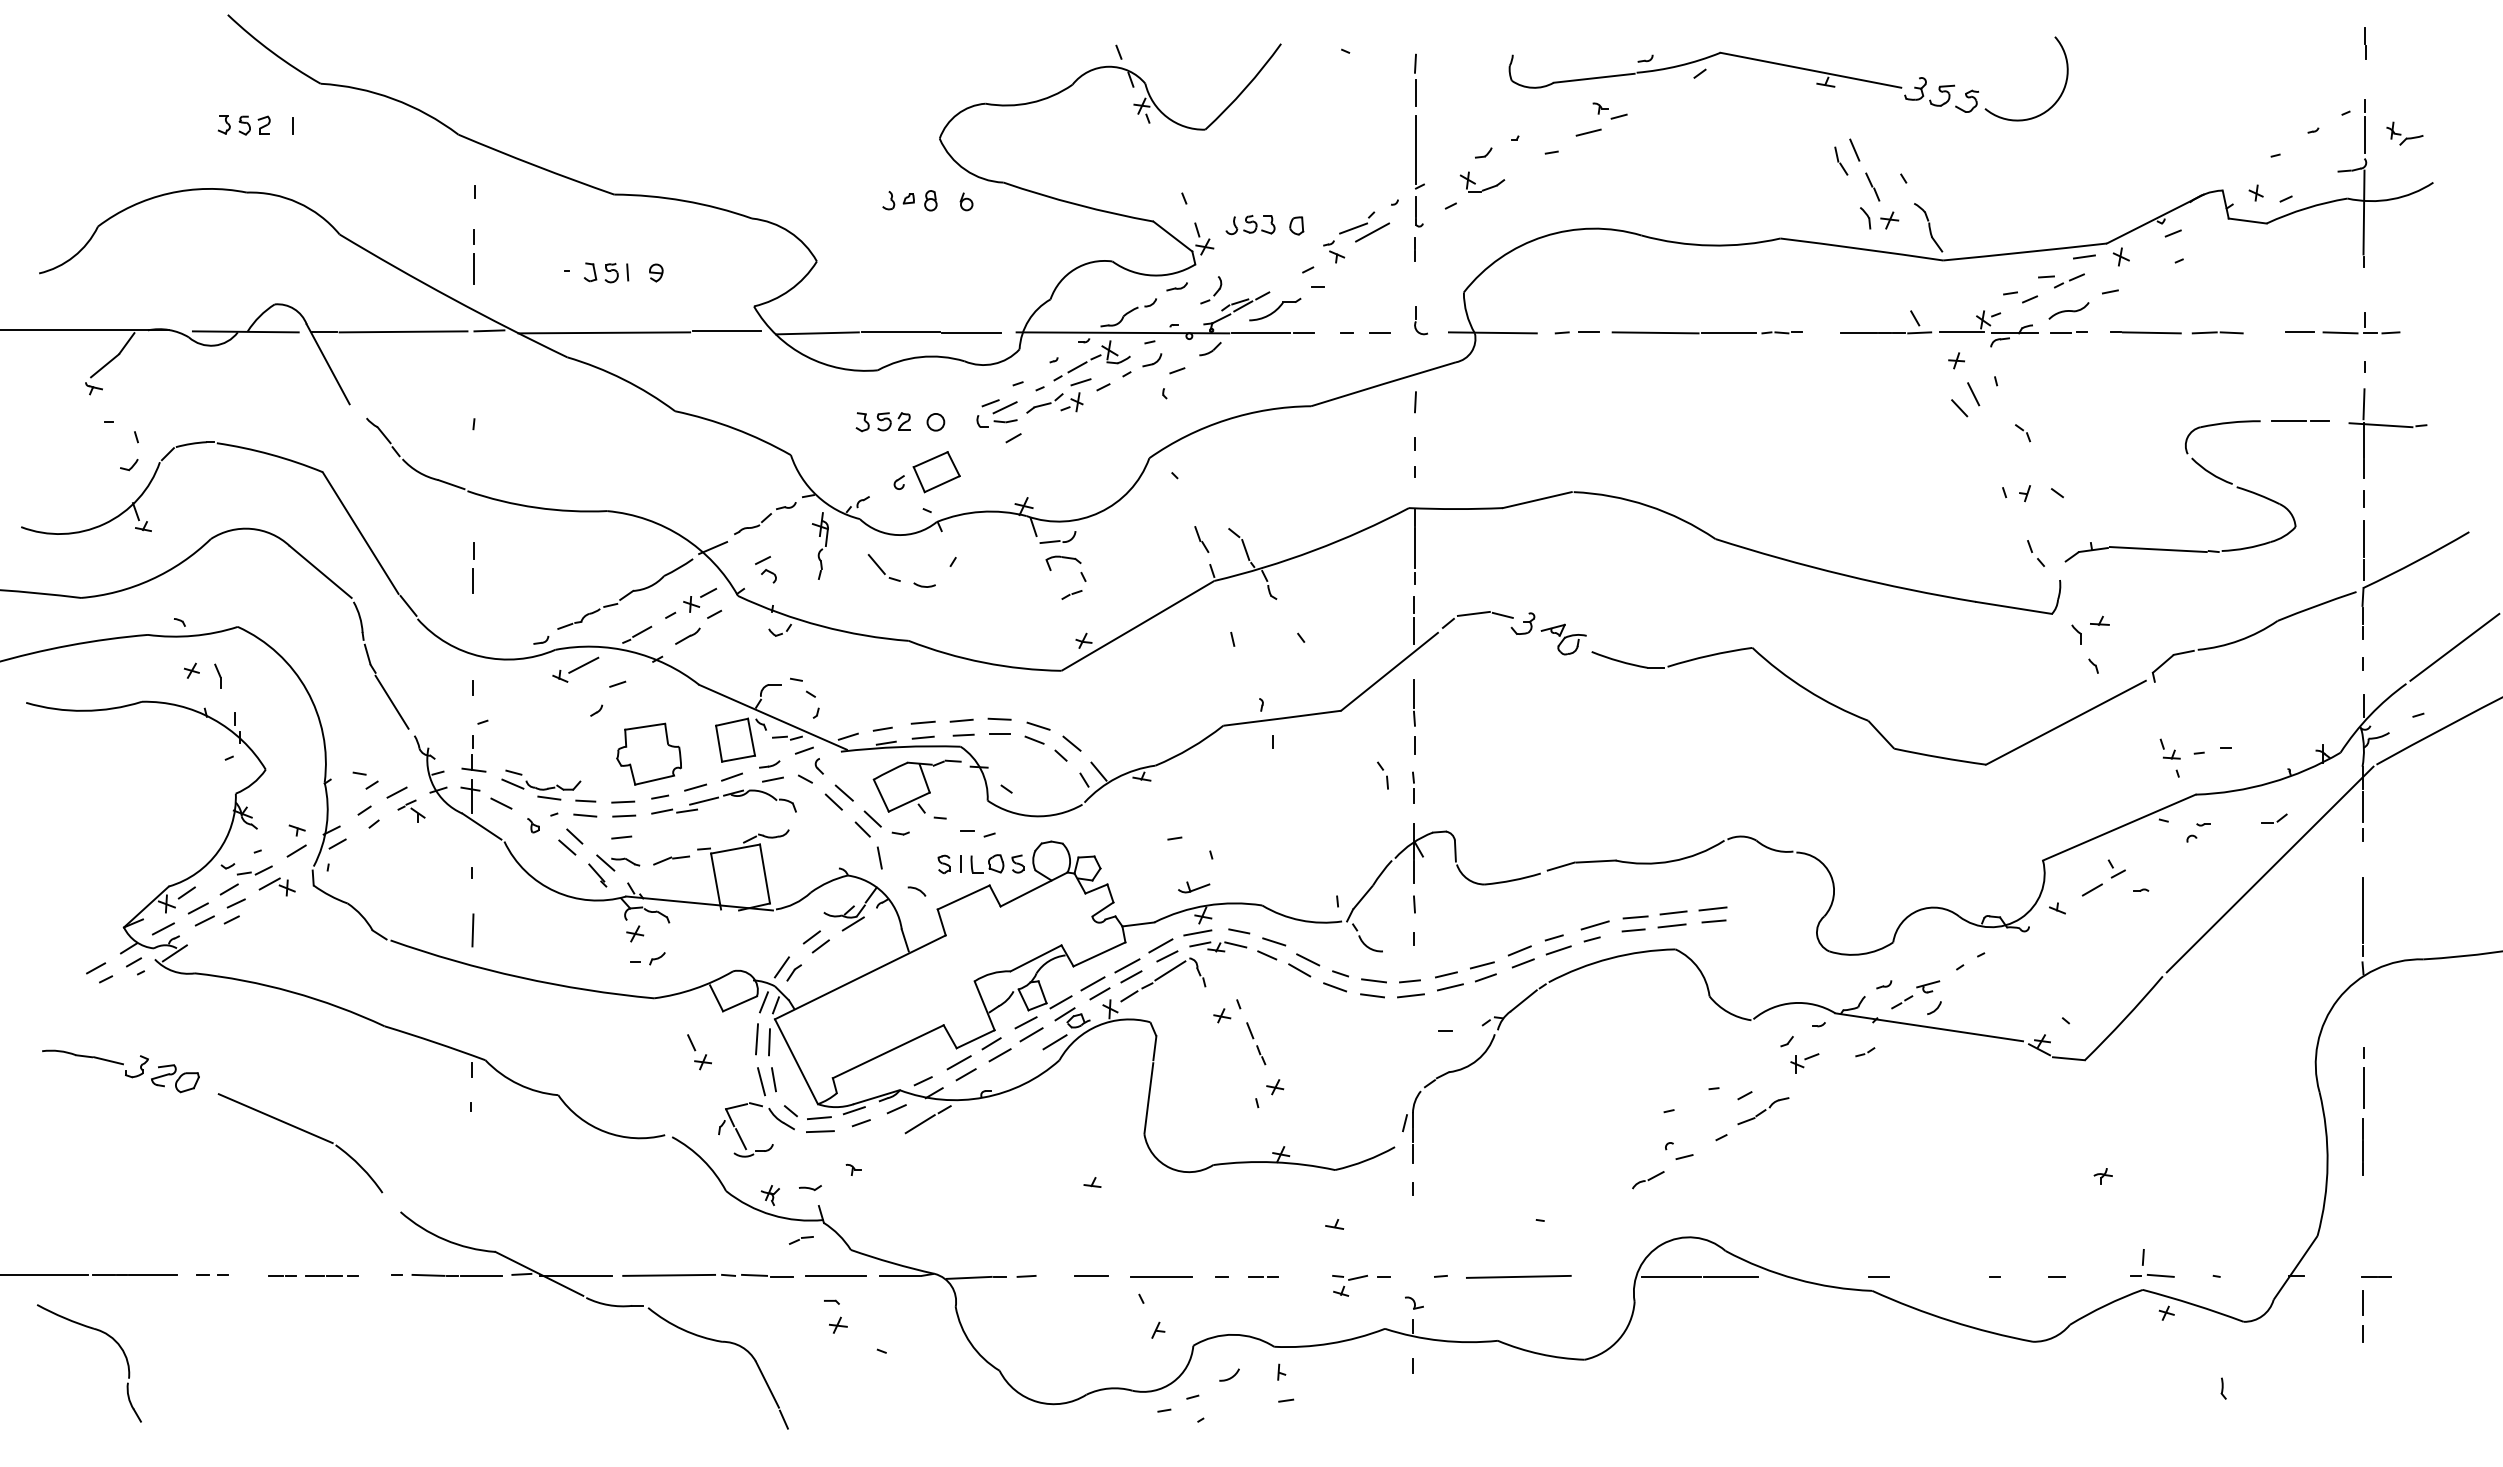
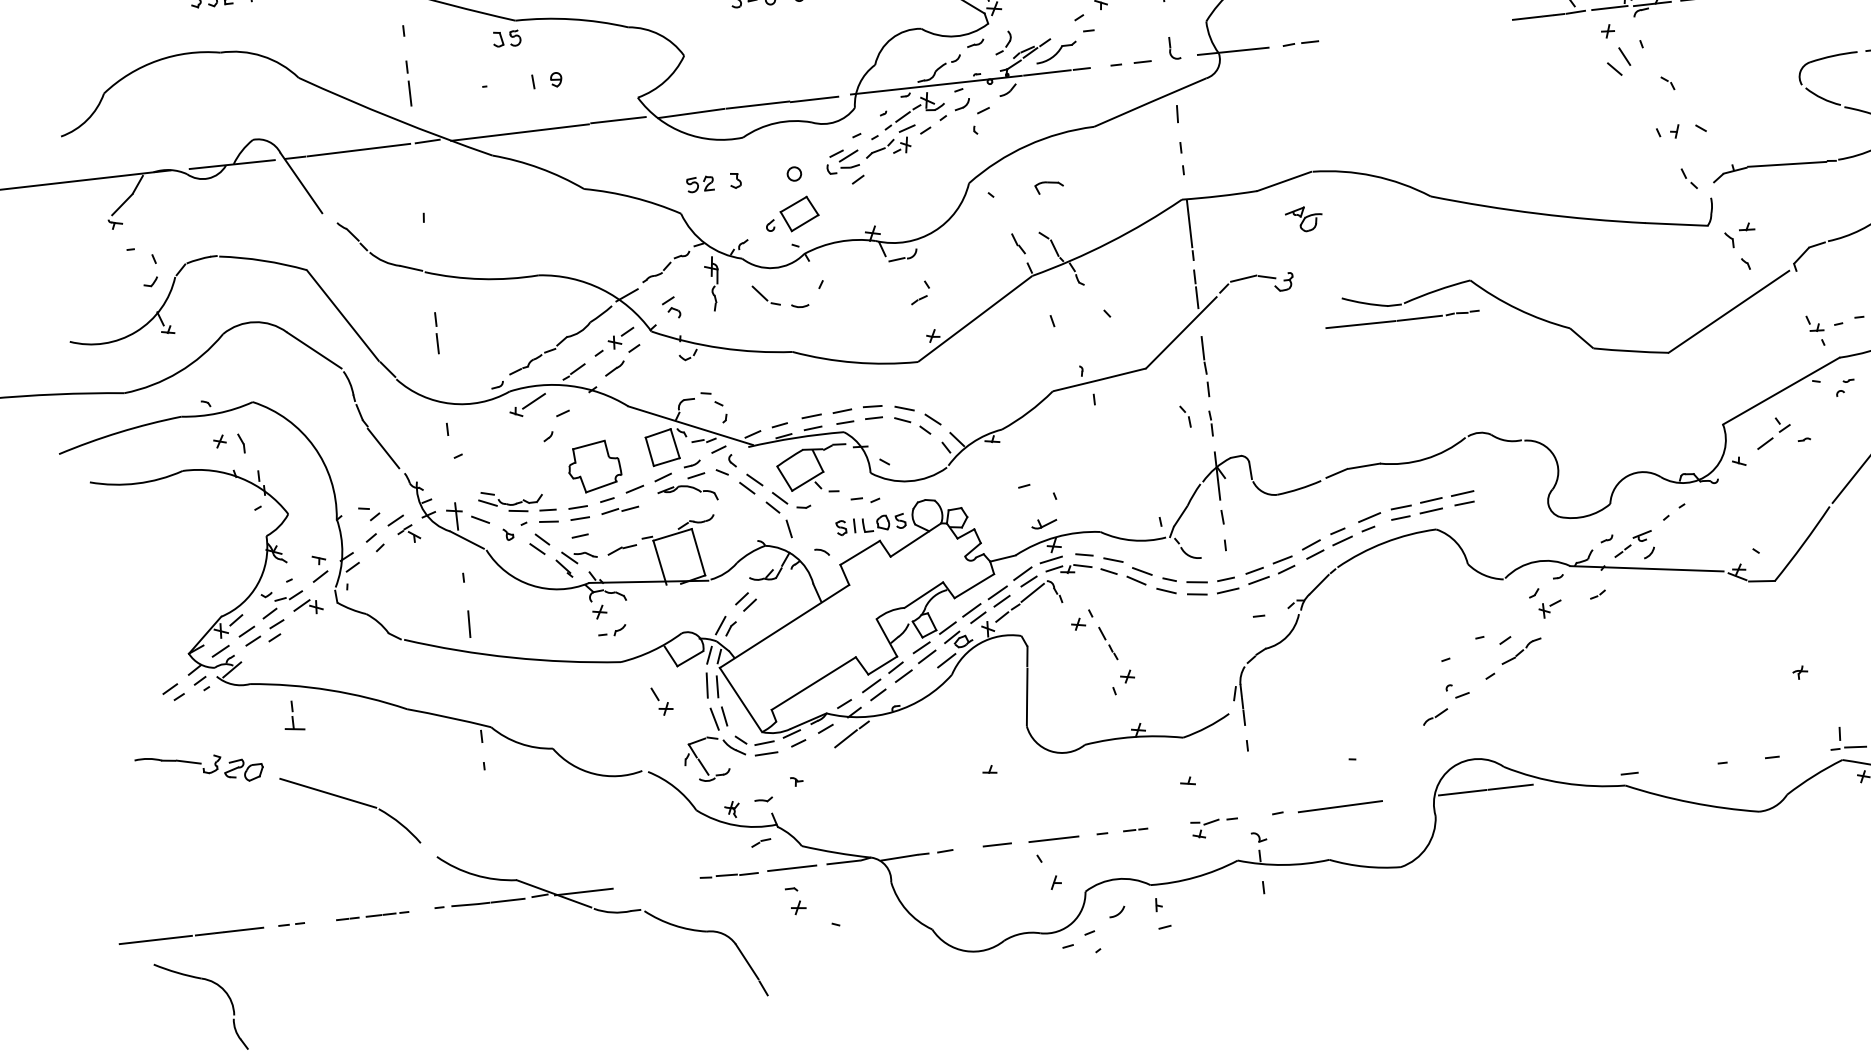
part: (600, 272) -> (506, 38), moved
part: (1706, 332) -> (1401, 319), moved
part: (893, 421) -> (700, 184), moved
part: (1063, 562) -> (1049, 186), moved
part: (1563, 639) -> (1304, 219), moved
part: (473, 753) -> (293, 715), moved
line: (704, 800) -> (643, 498), removed
line: (852, 923) -> (773, 583), removed
line: (669, 1274) -> (658, 882), removed

